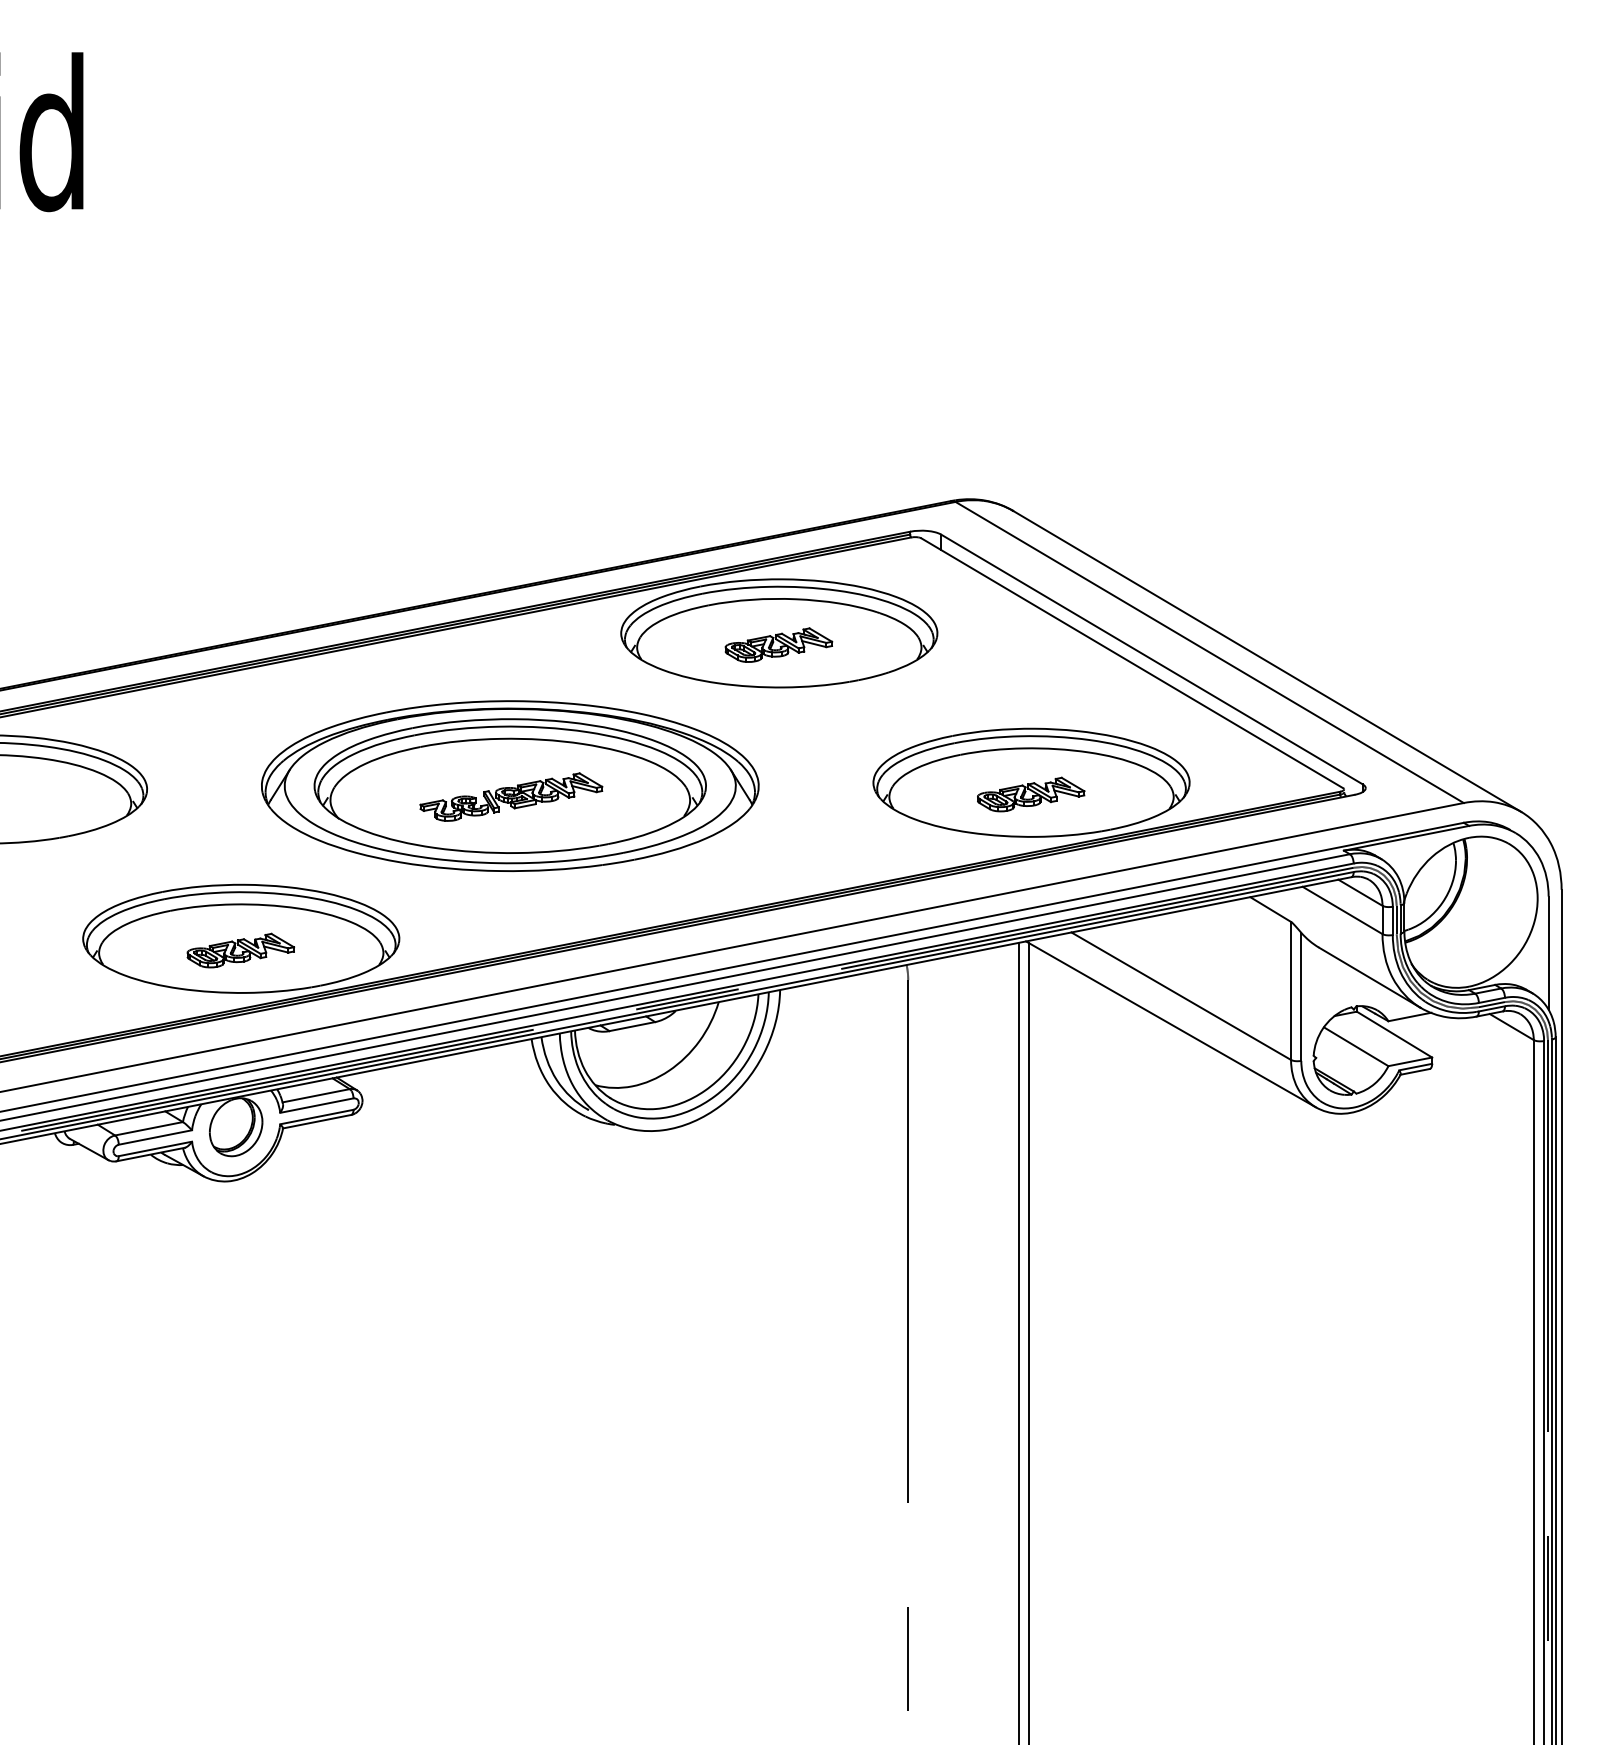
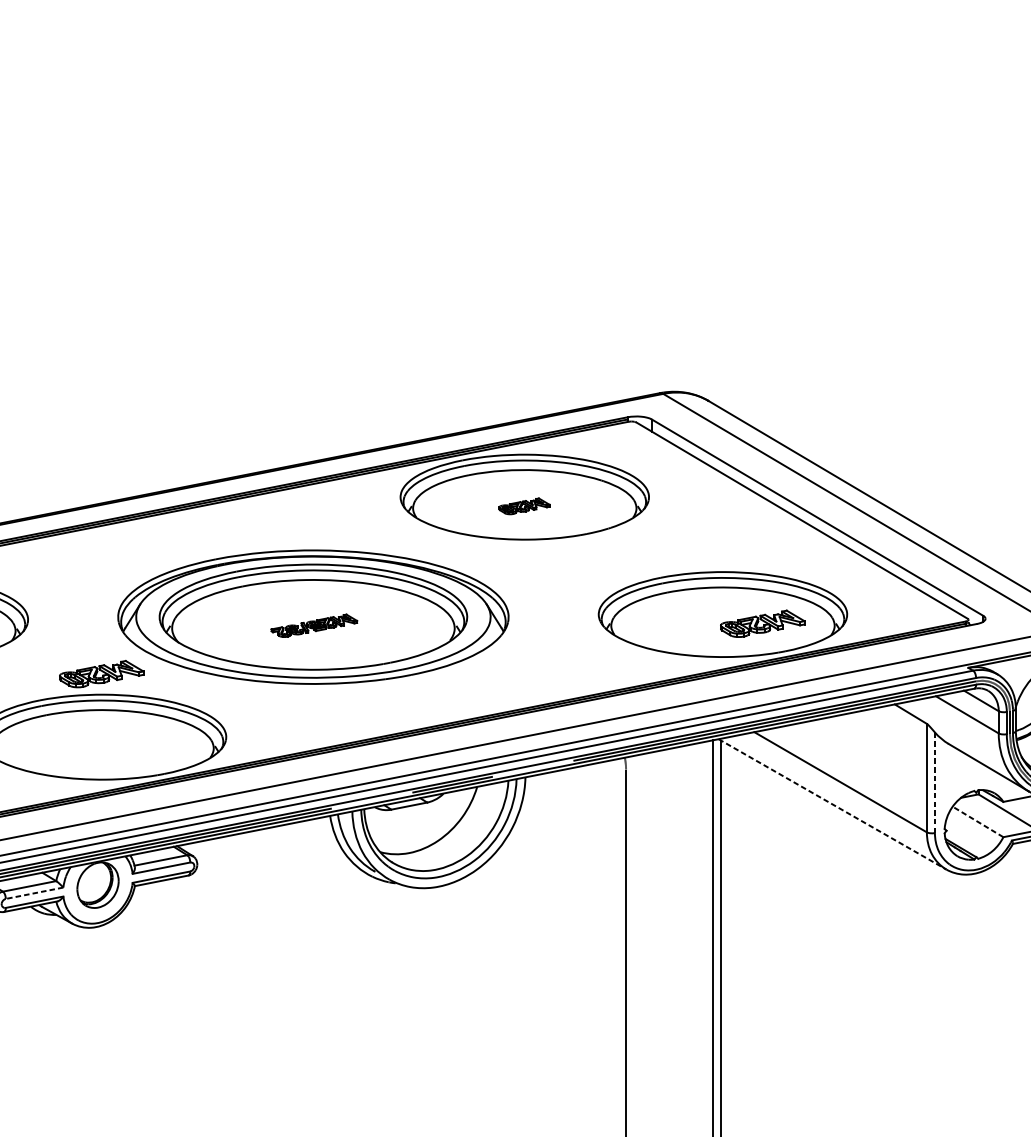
part: (778, 644) -> (524, 505), size x0.6
part: (1031, 794) -> (763, 623), moved
part: (511, 796) -> (314, 625), size x0.6
part: (240, 950) -> (101, 674), moved
line: (1301, 997) -> (935, 783), solid -> dashed
line: (1171, 1024) -> (832, 804), solid -> dashed
line: (1356, 1046) -> (978, 821), solid -> dashed
line: (154, 1137) -> (33, 893), solid -> dashed

